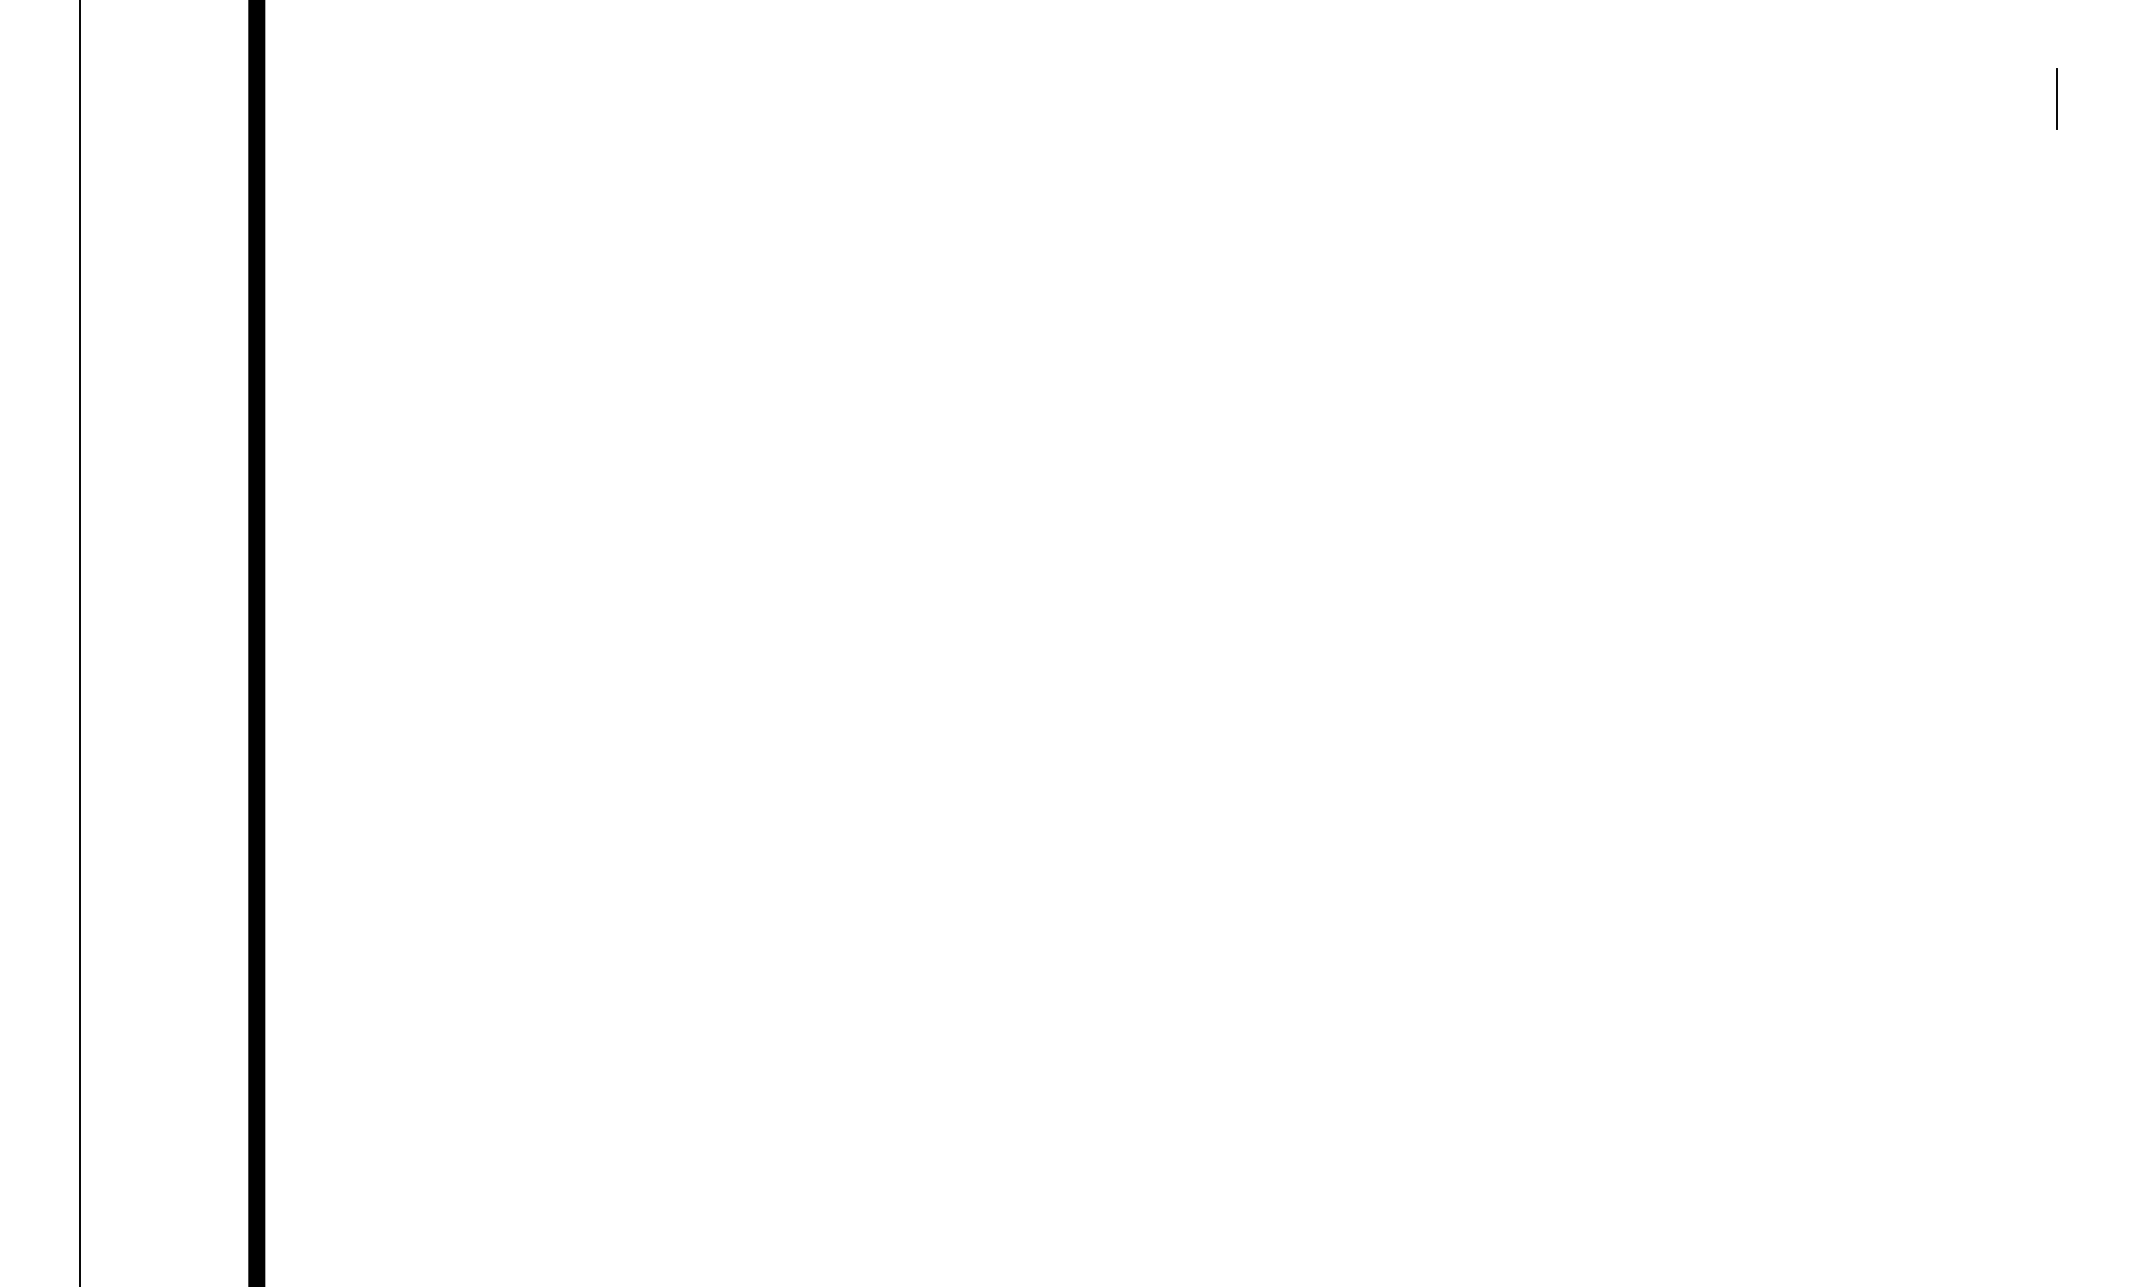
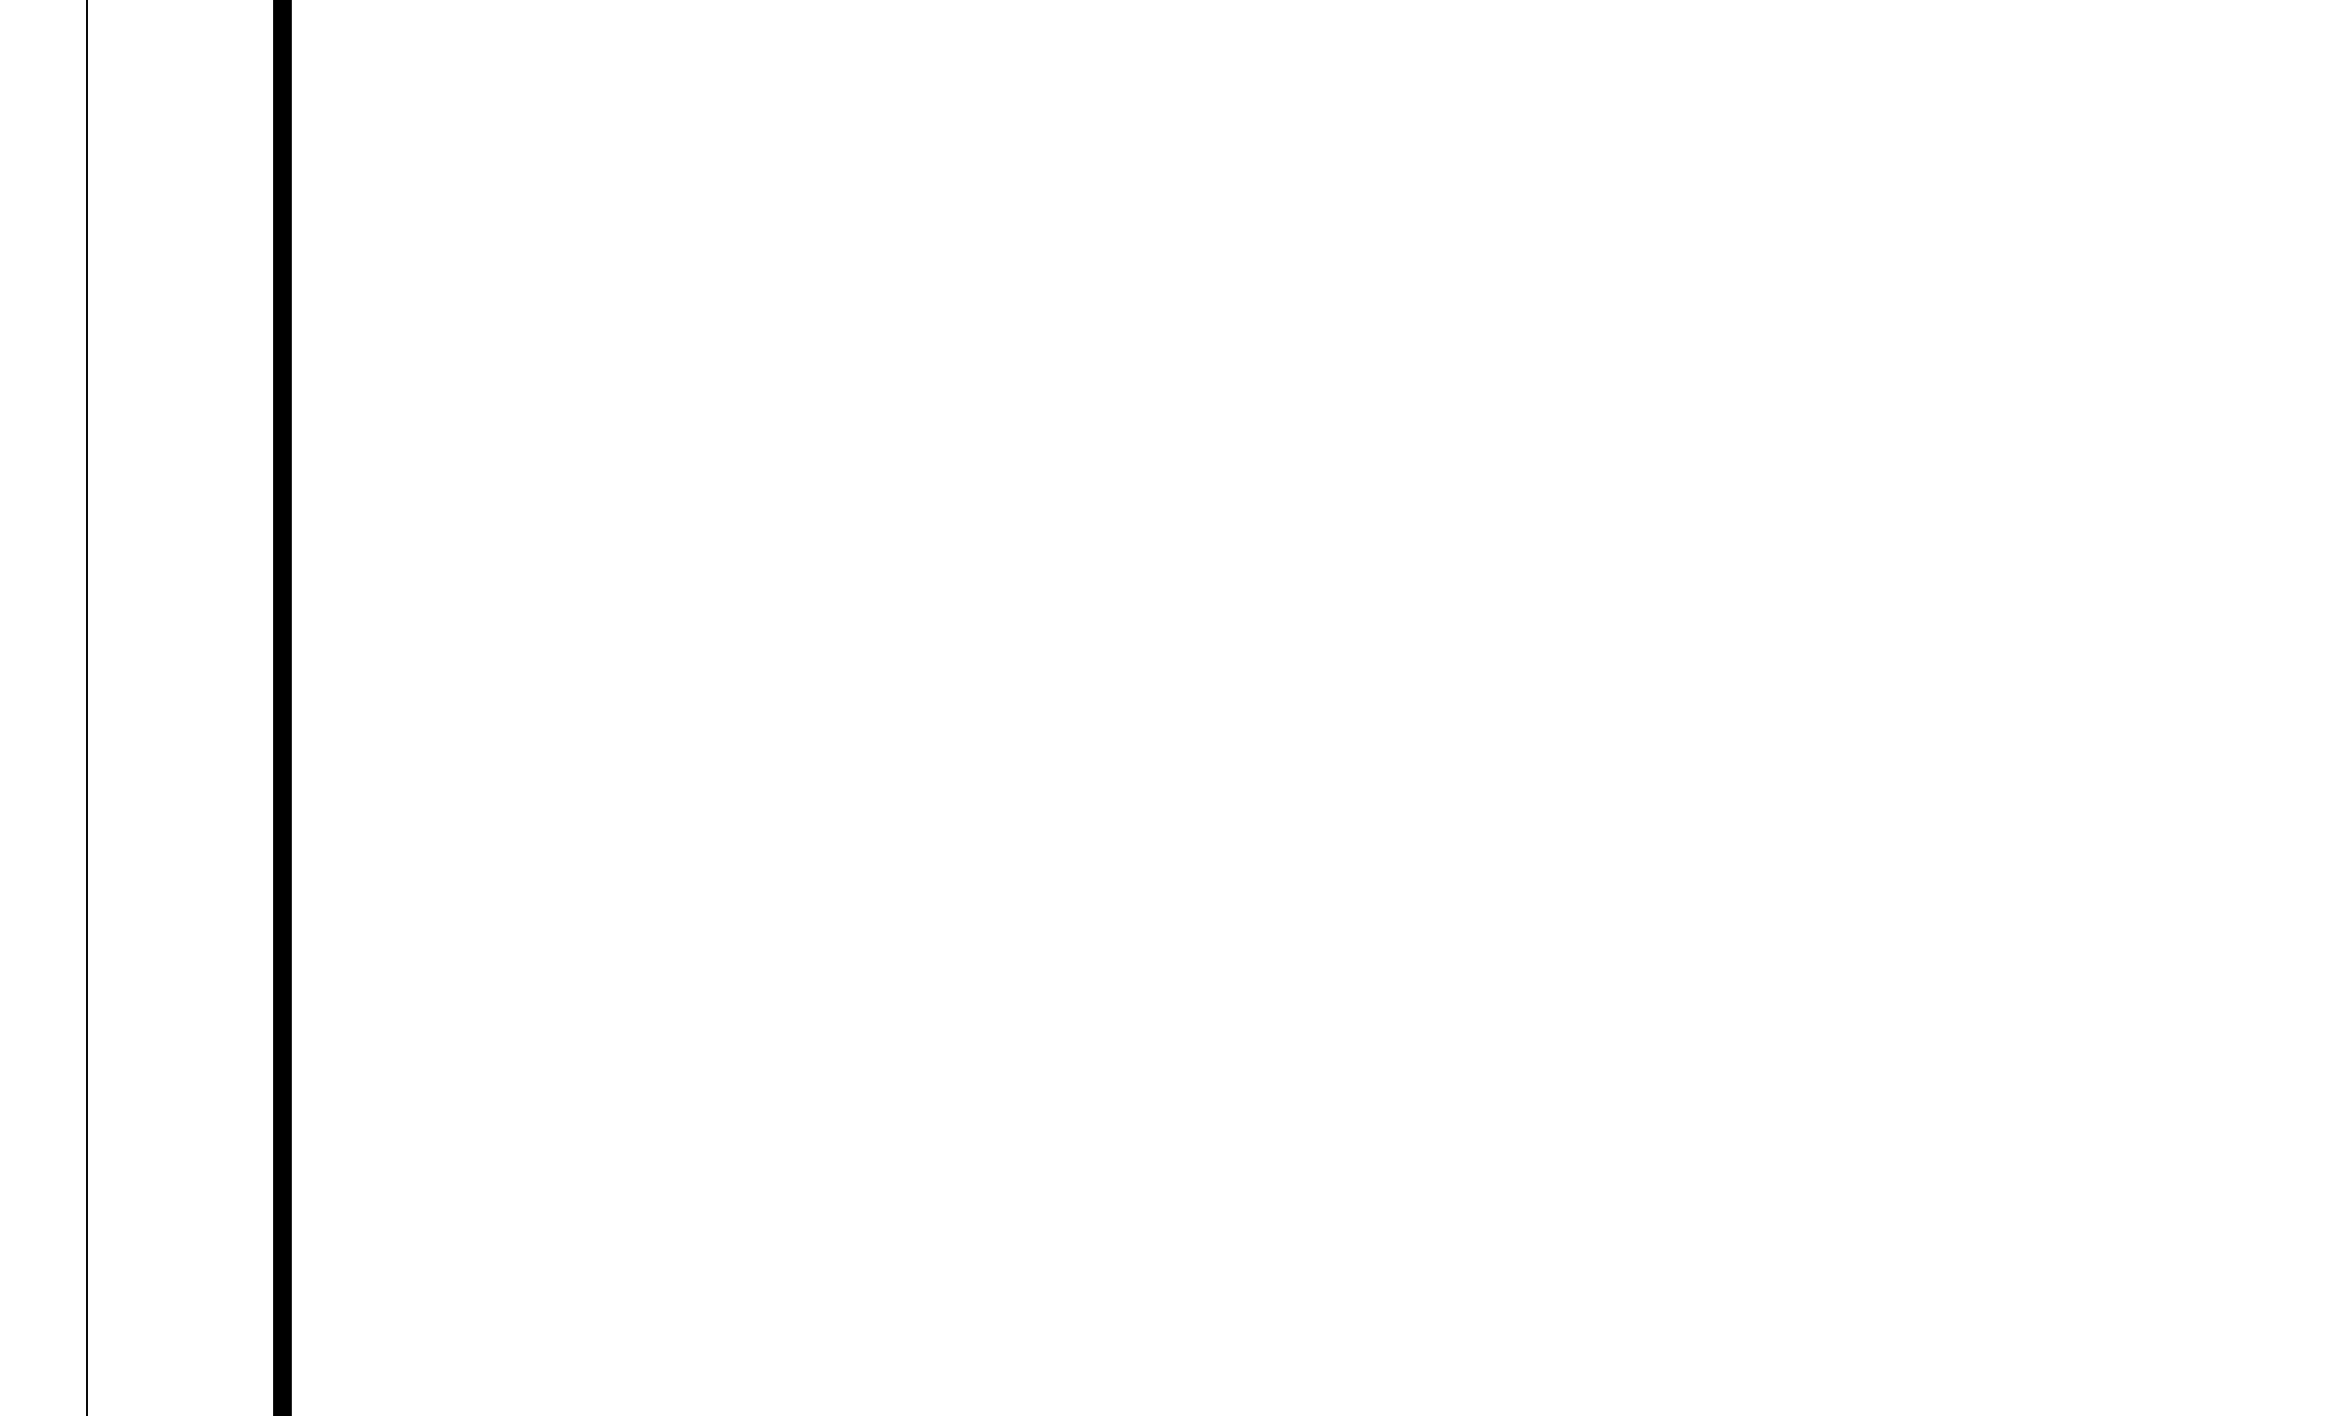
line: (2057, 98) -> (2263, 108), removed

